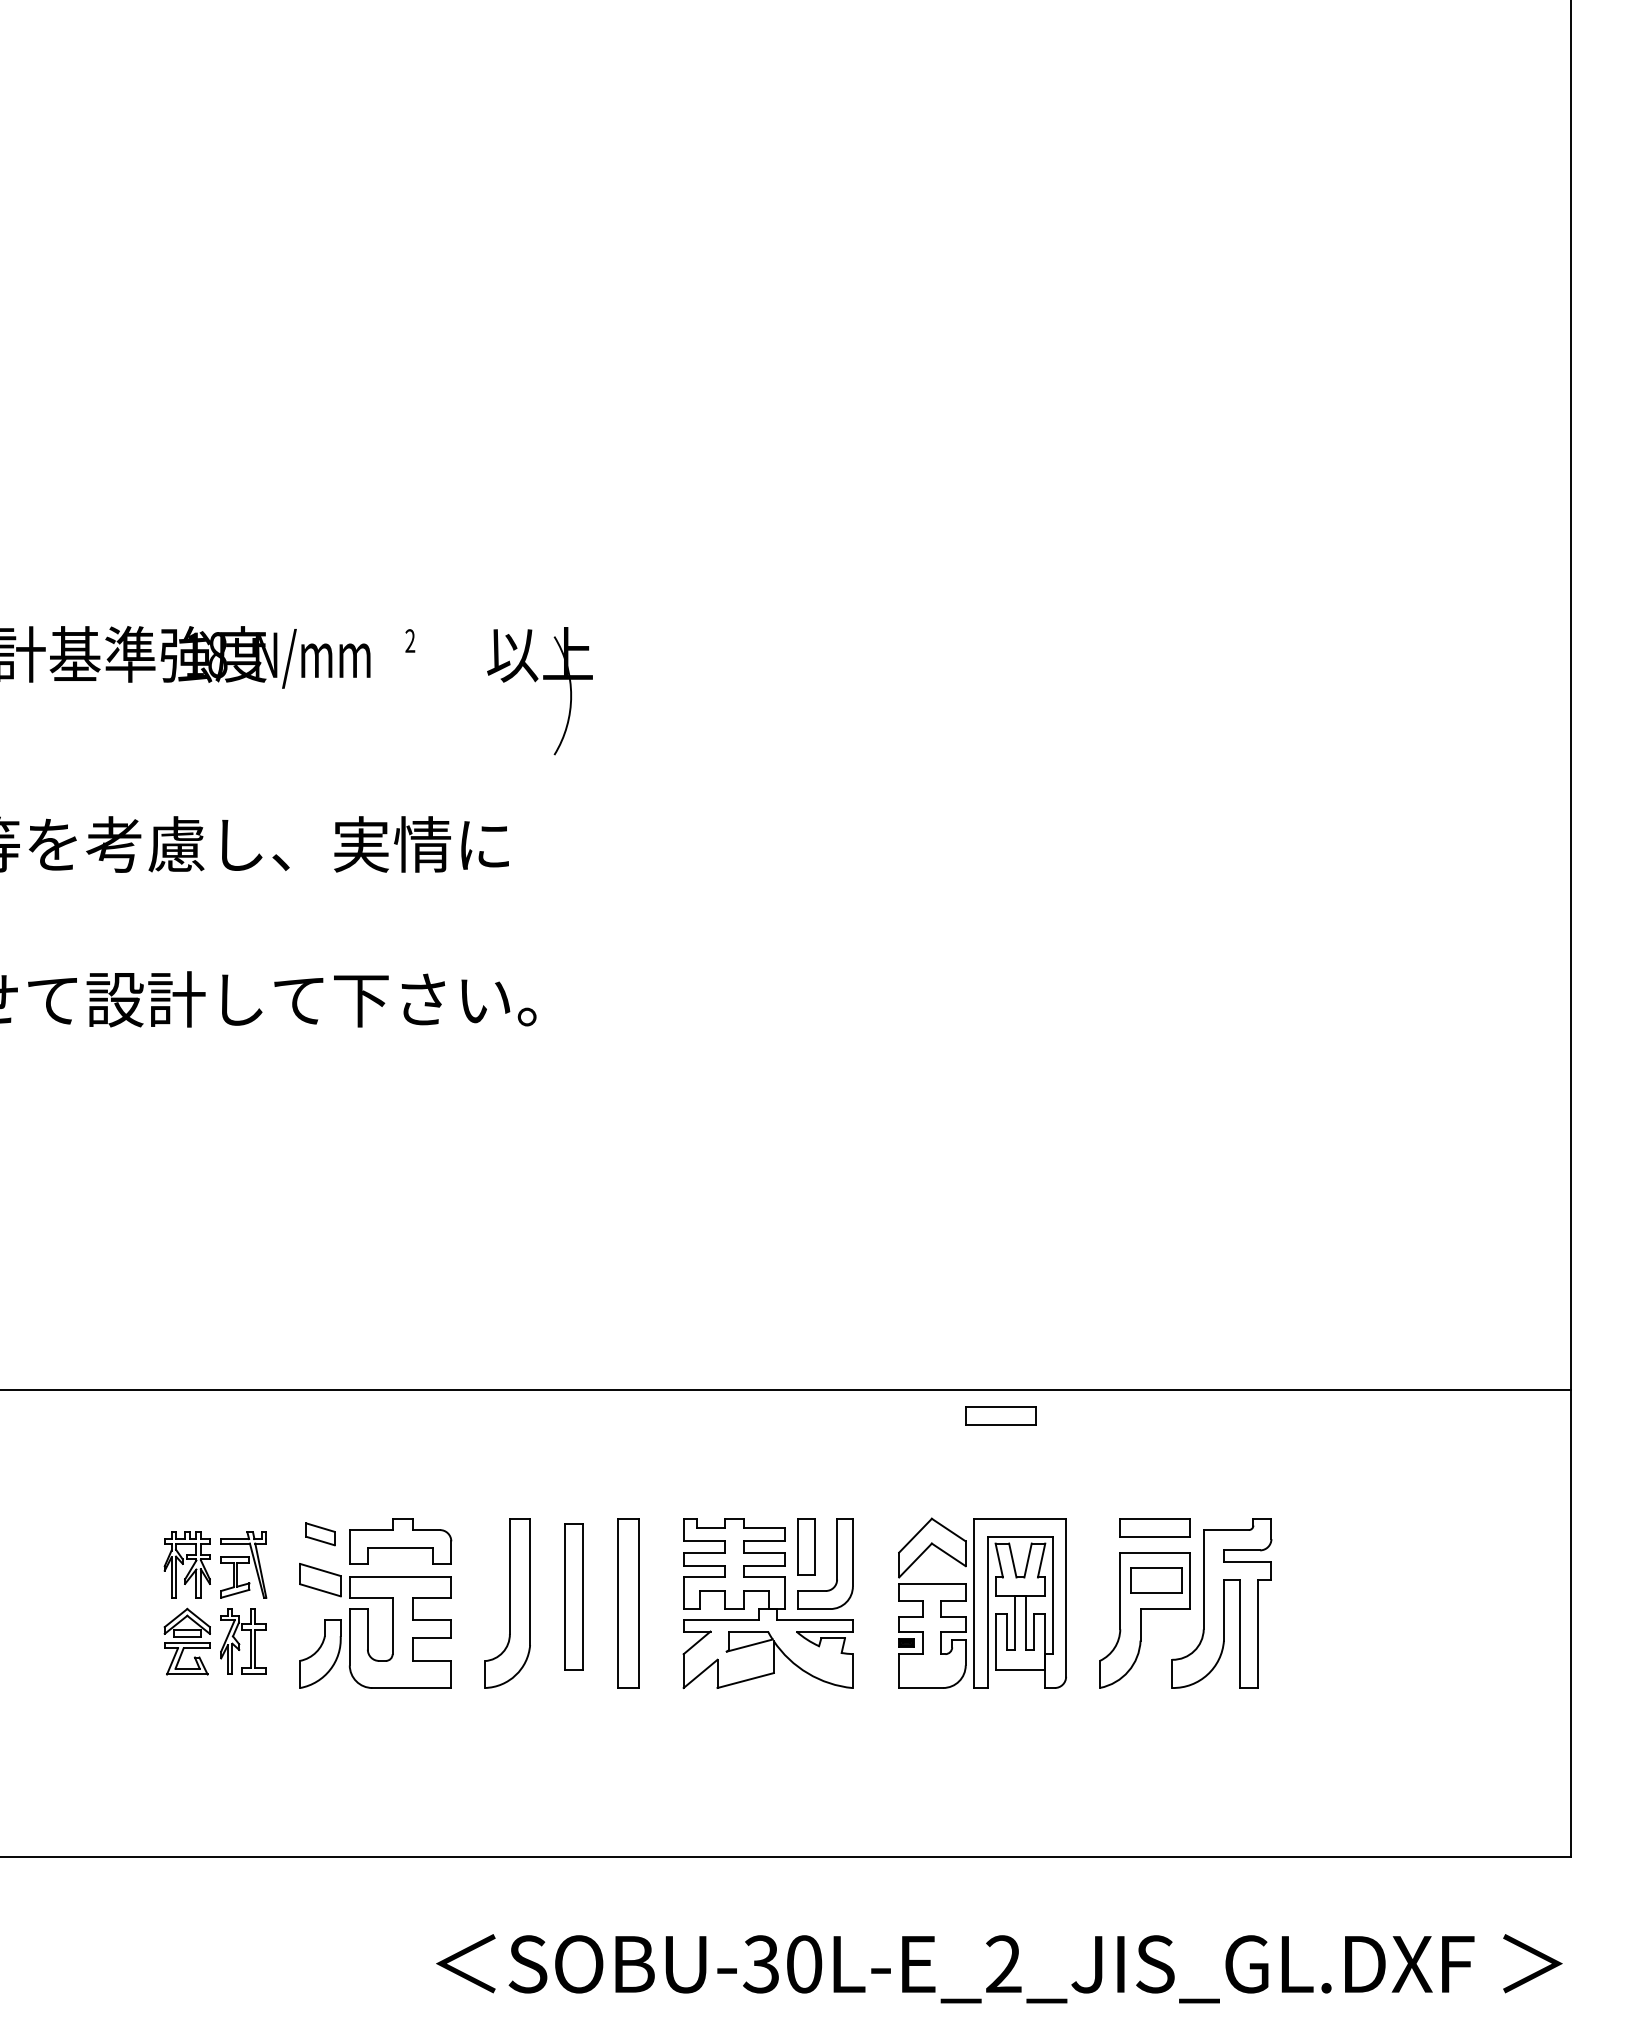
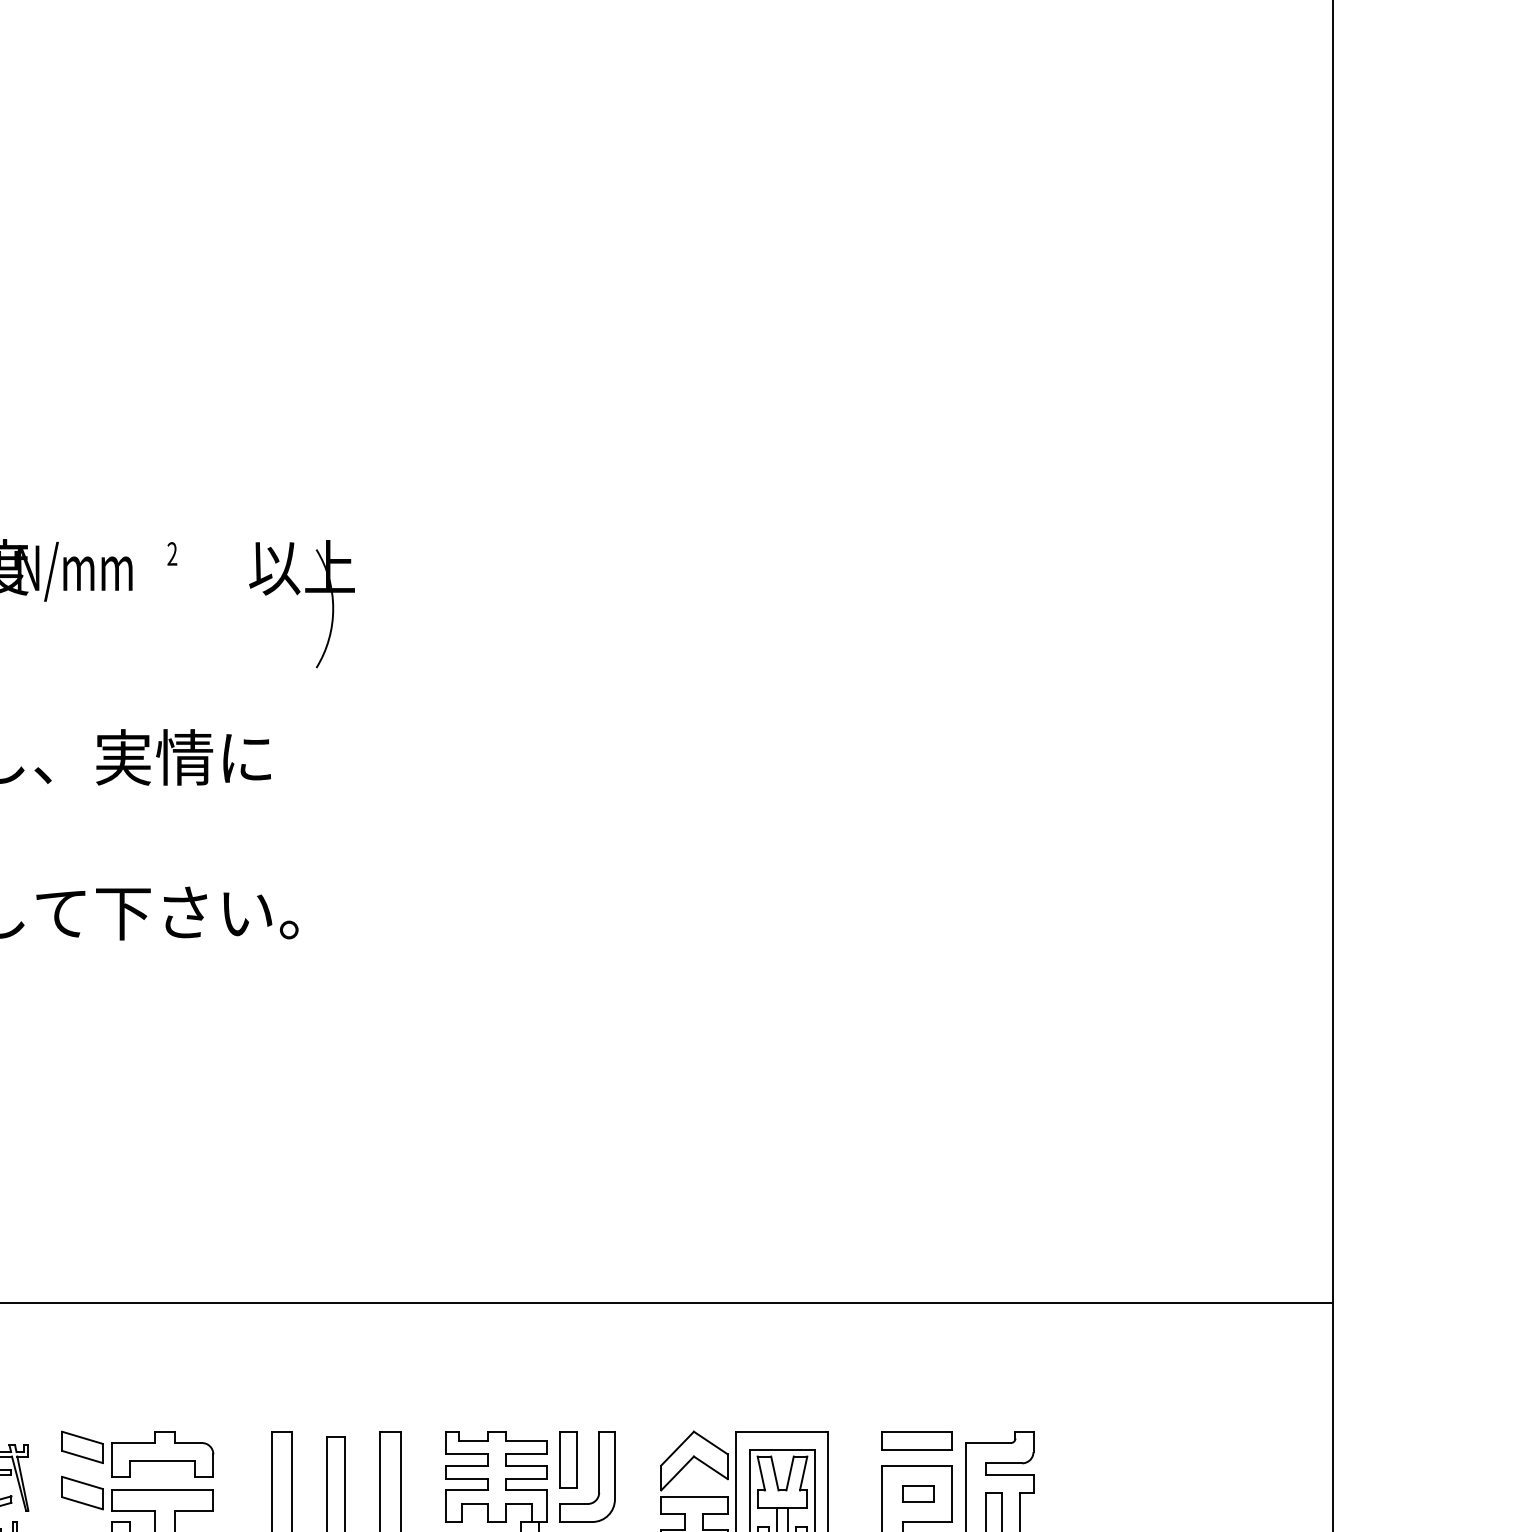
part: (1000, 1415) -> (762, 1328), removed
part: (320, 1533) -> (82, 1446), size x1.43
part: (1156, 1580) -> (918, 1493), size x0.62

